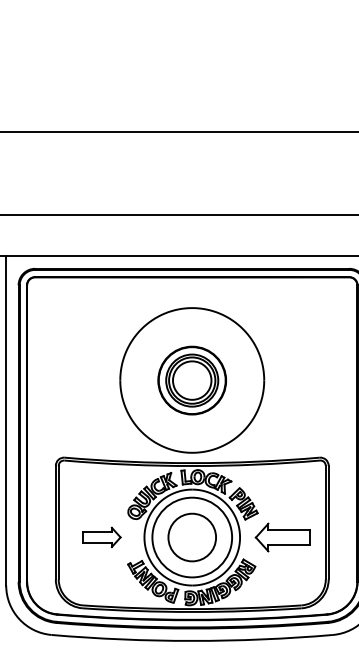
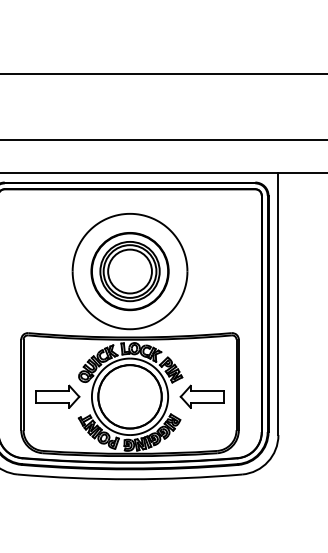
part: (191, 380) -> (129, 271), size x1.43
part: (101, 537) -> (57, 396), size x1.43
circle: (191, 537) -> (129, 396), size x1.67

